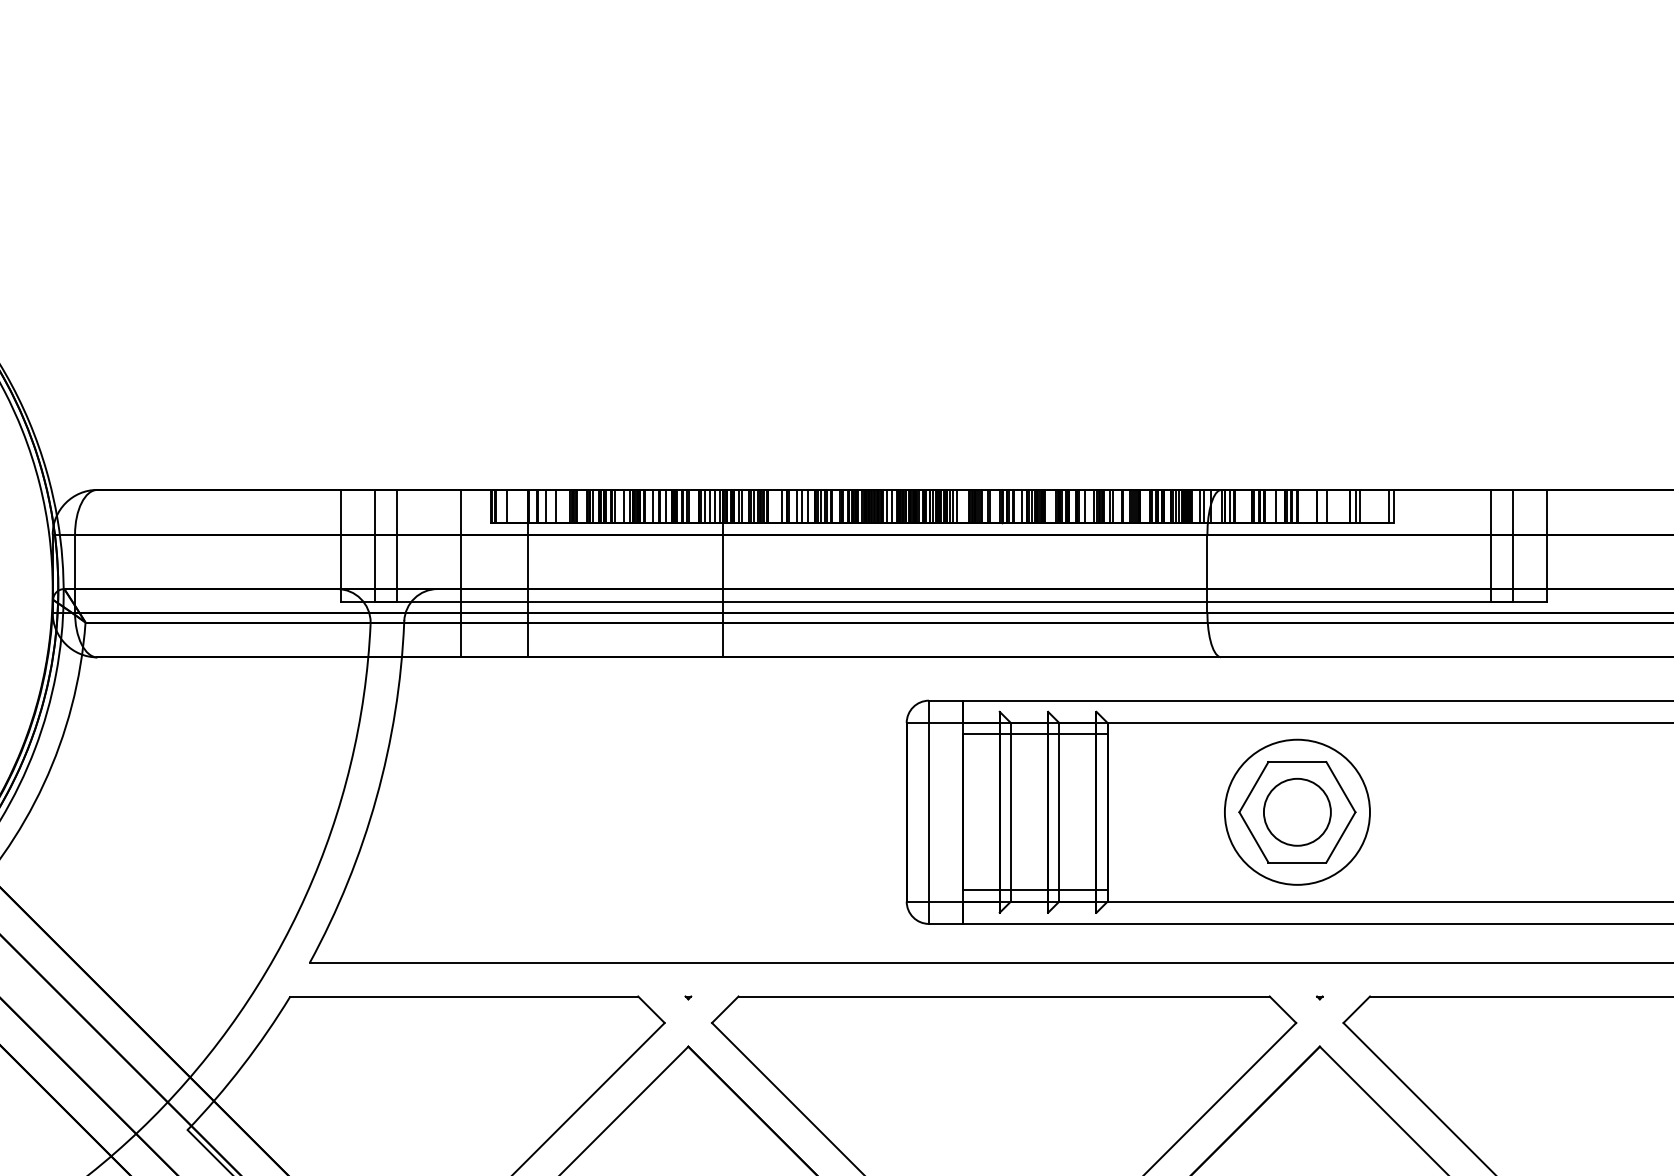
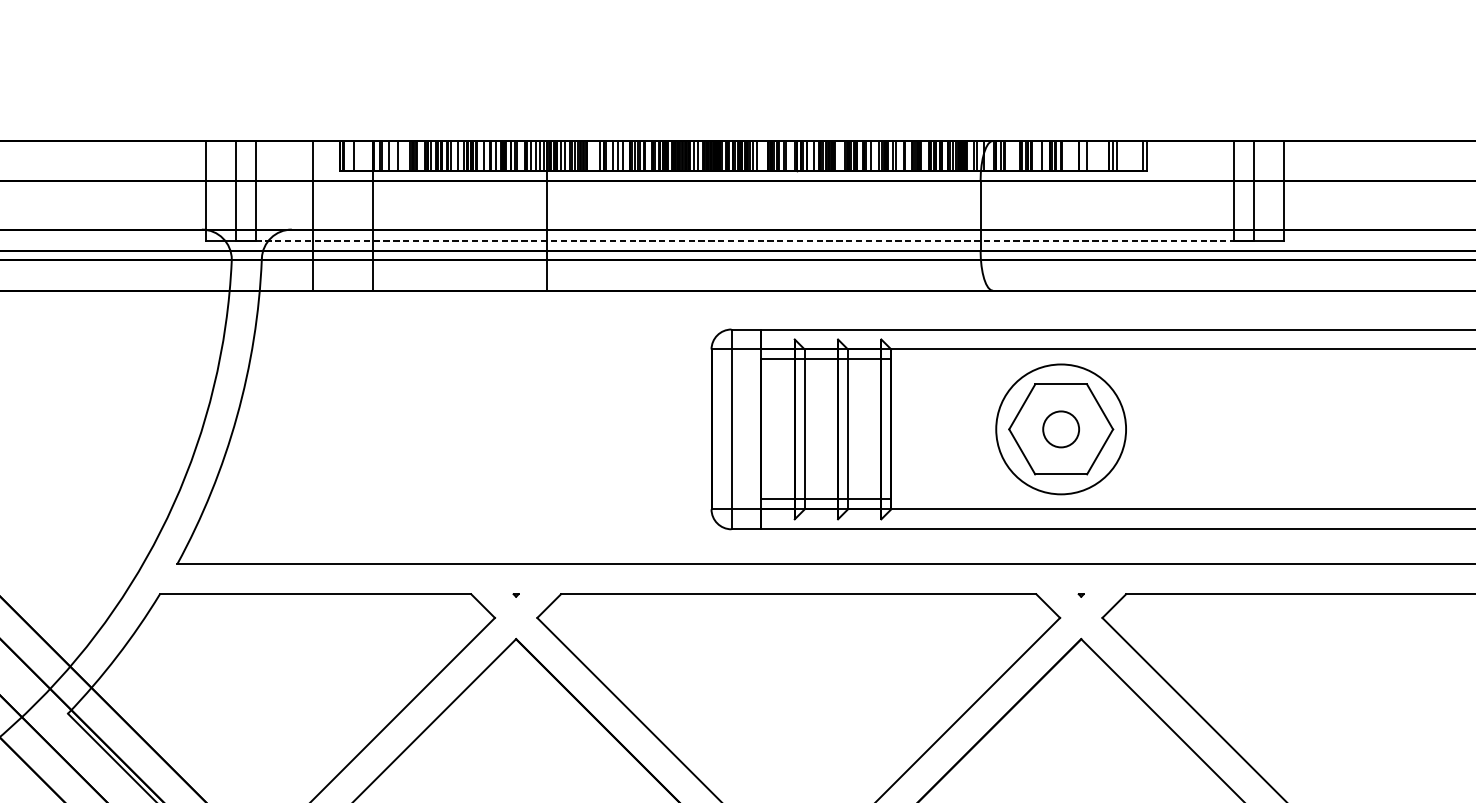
line: (944, 601) -> (745, 240), solid -> dashed
circle: (1296, 811) -> (1060, 428), size x0.6

